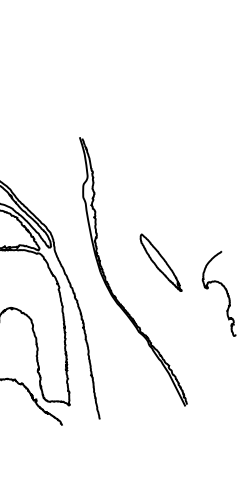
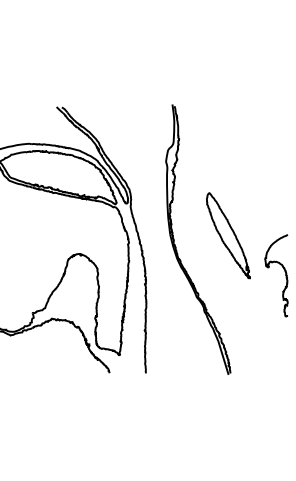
part: (160, 262) -> (228, 235), size x1.43

